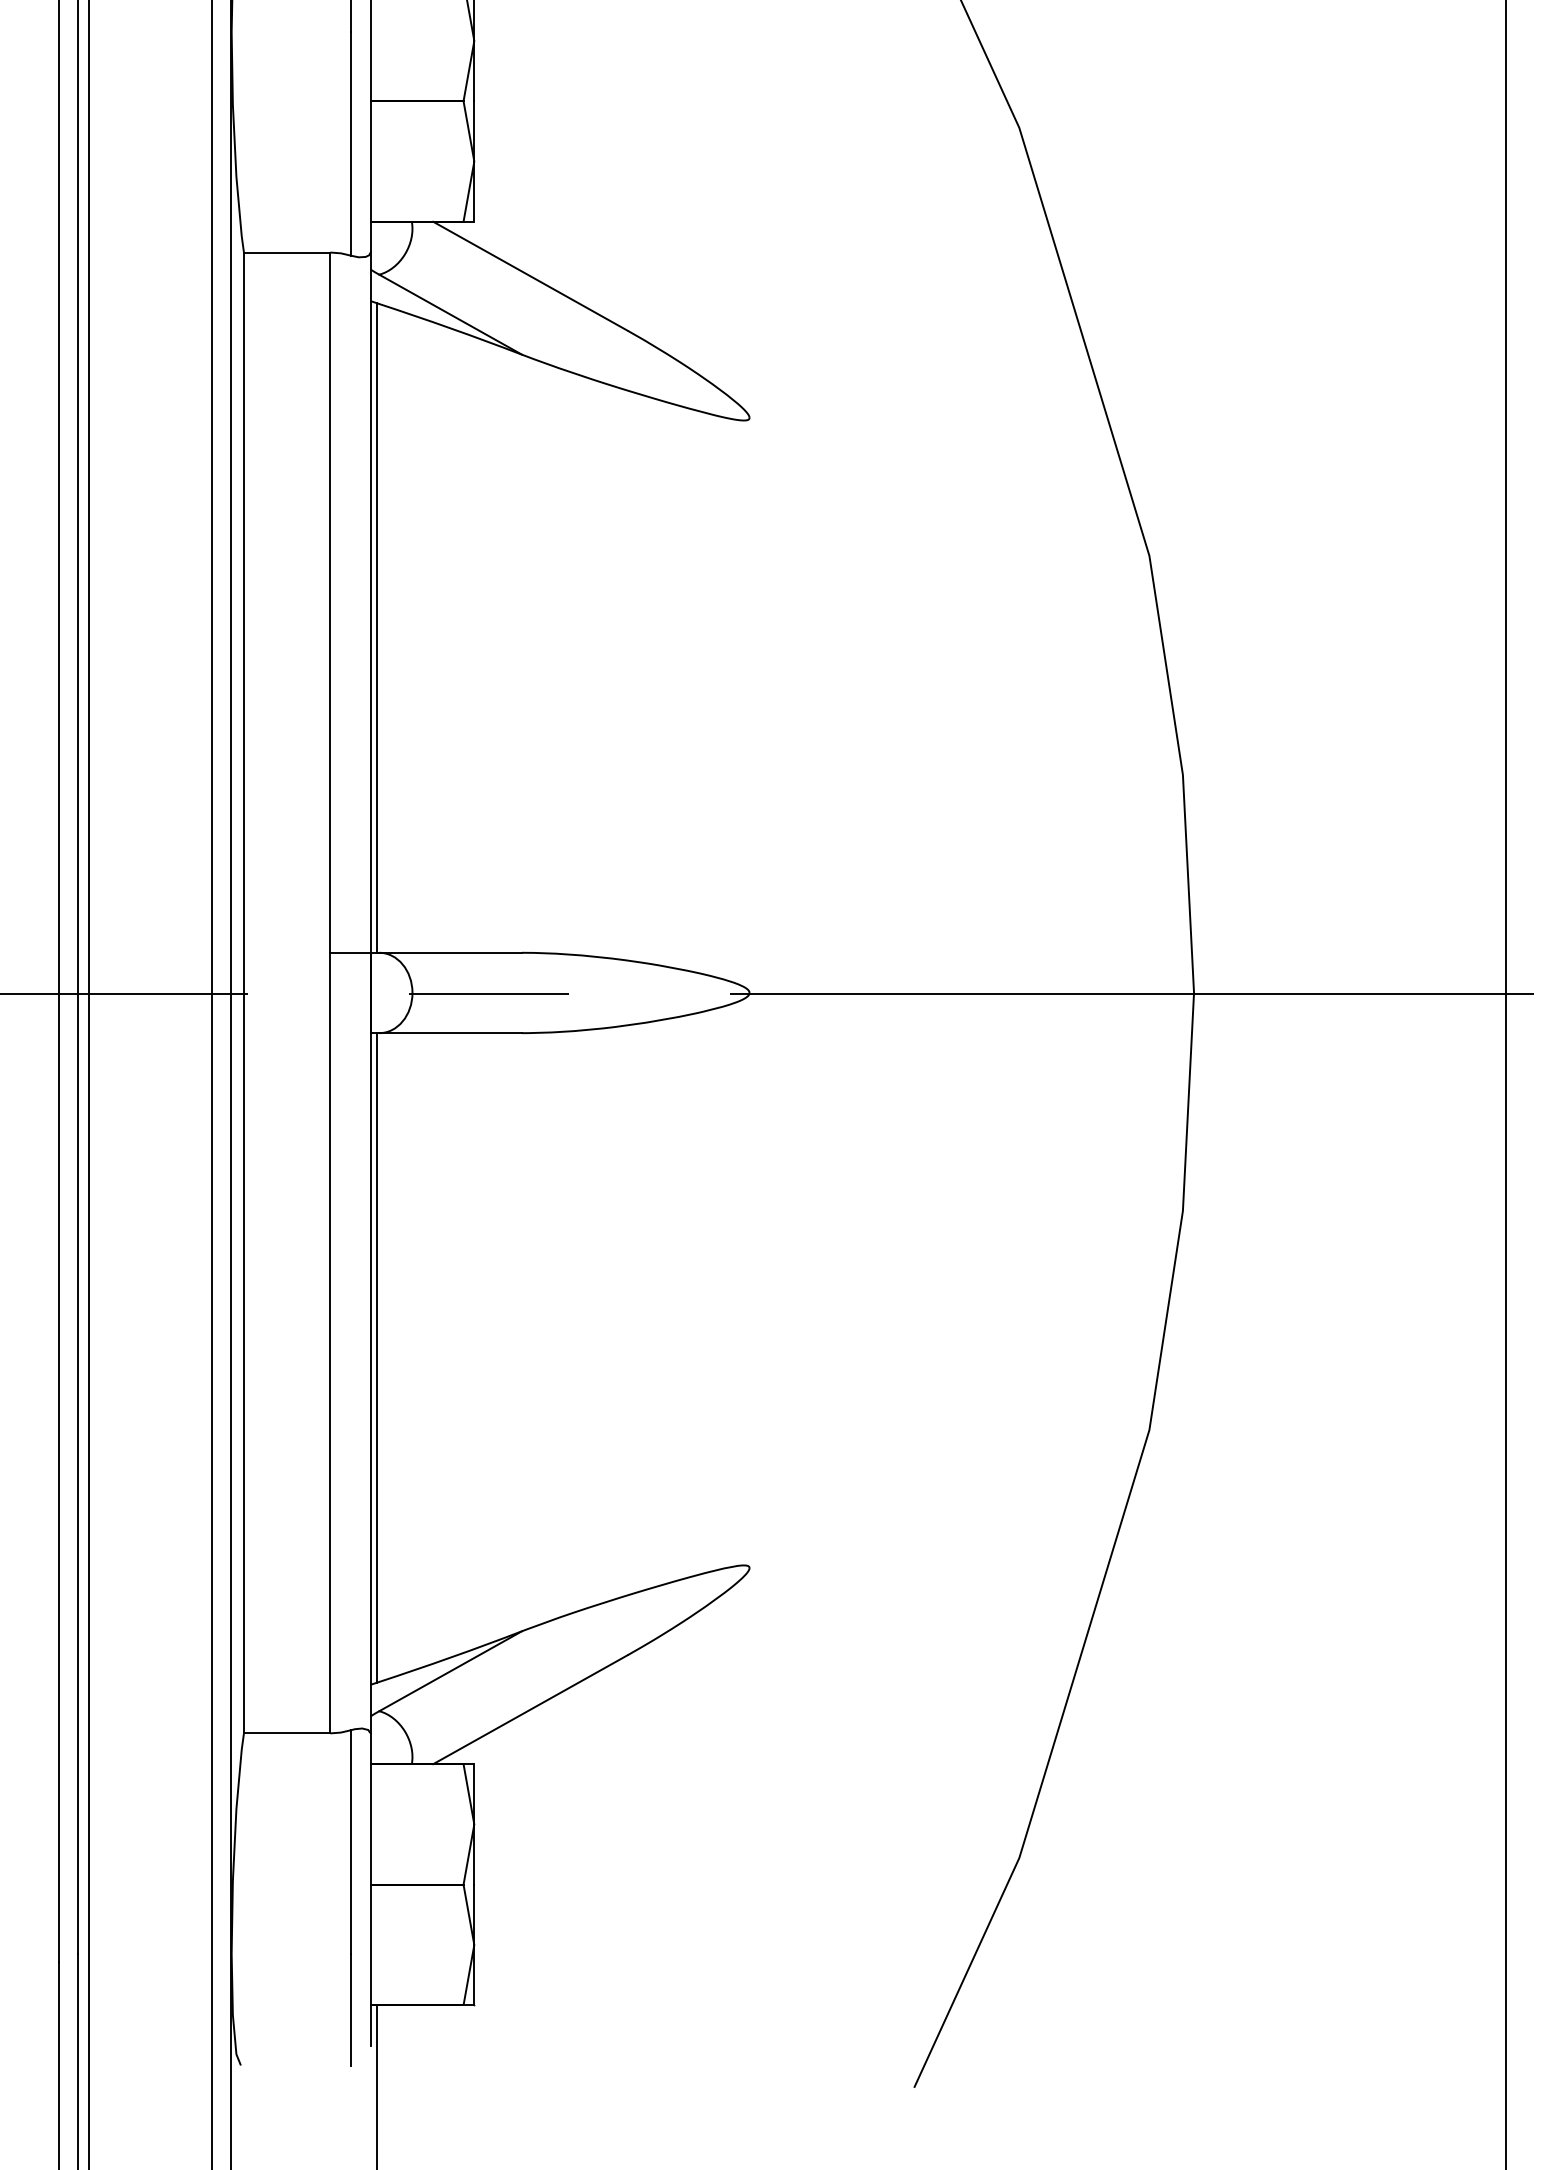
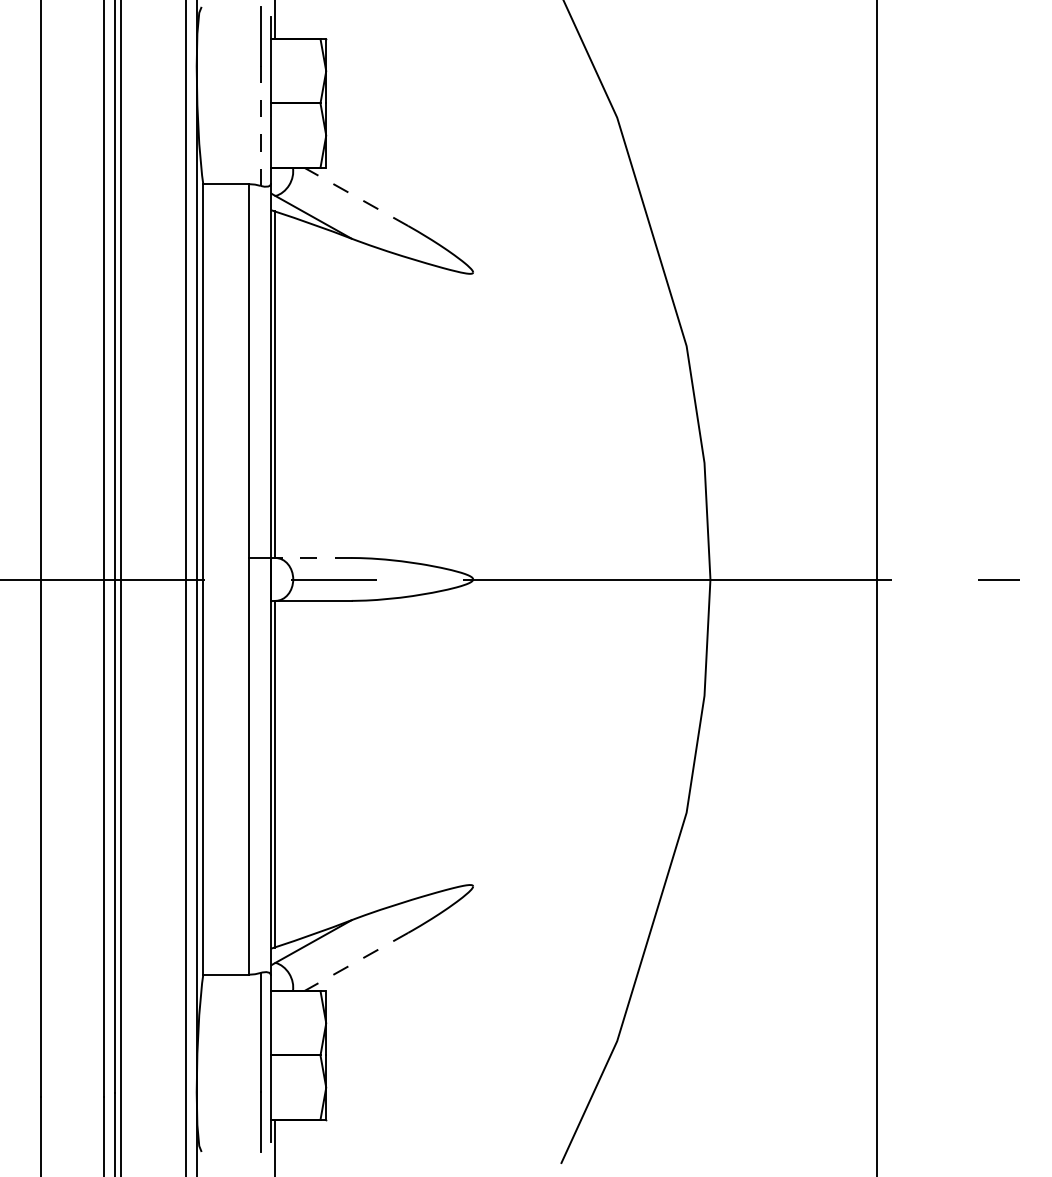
line: (351, 144) -> (260, 126), solid -> dashed
line: (530, 275) -> (356, 196), solid -> dashed
line: (450, 953) -> (313, 558), solid -> dashed
line: (530, 1710) -> (356, 962), solid -> dashed

